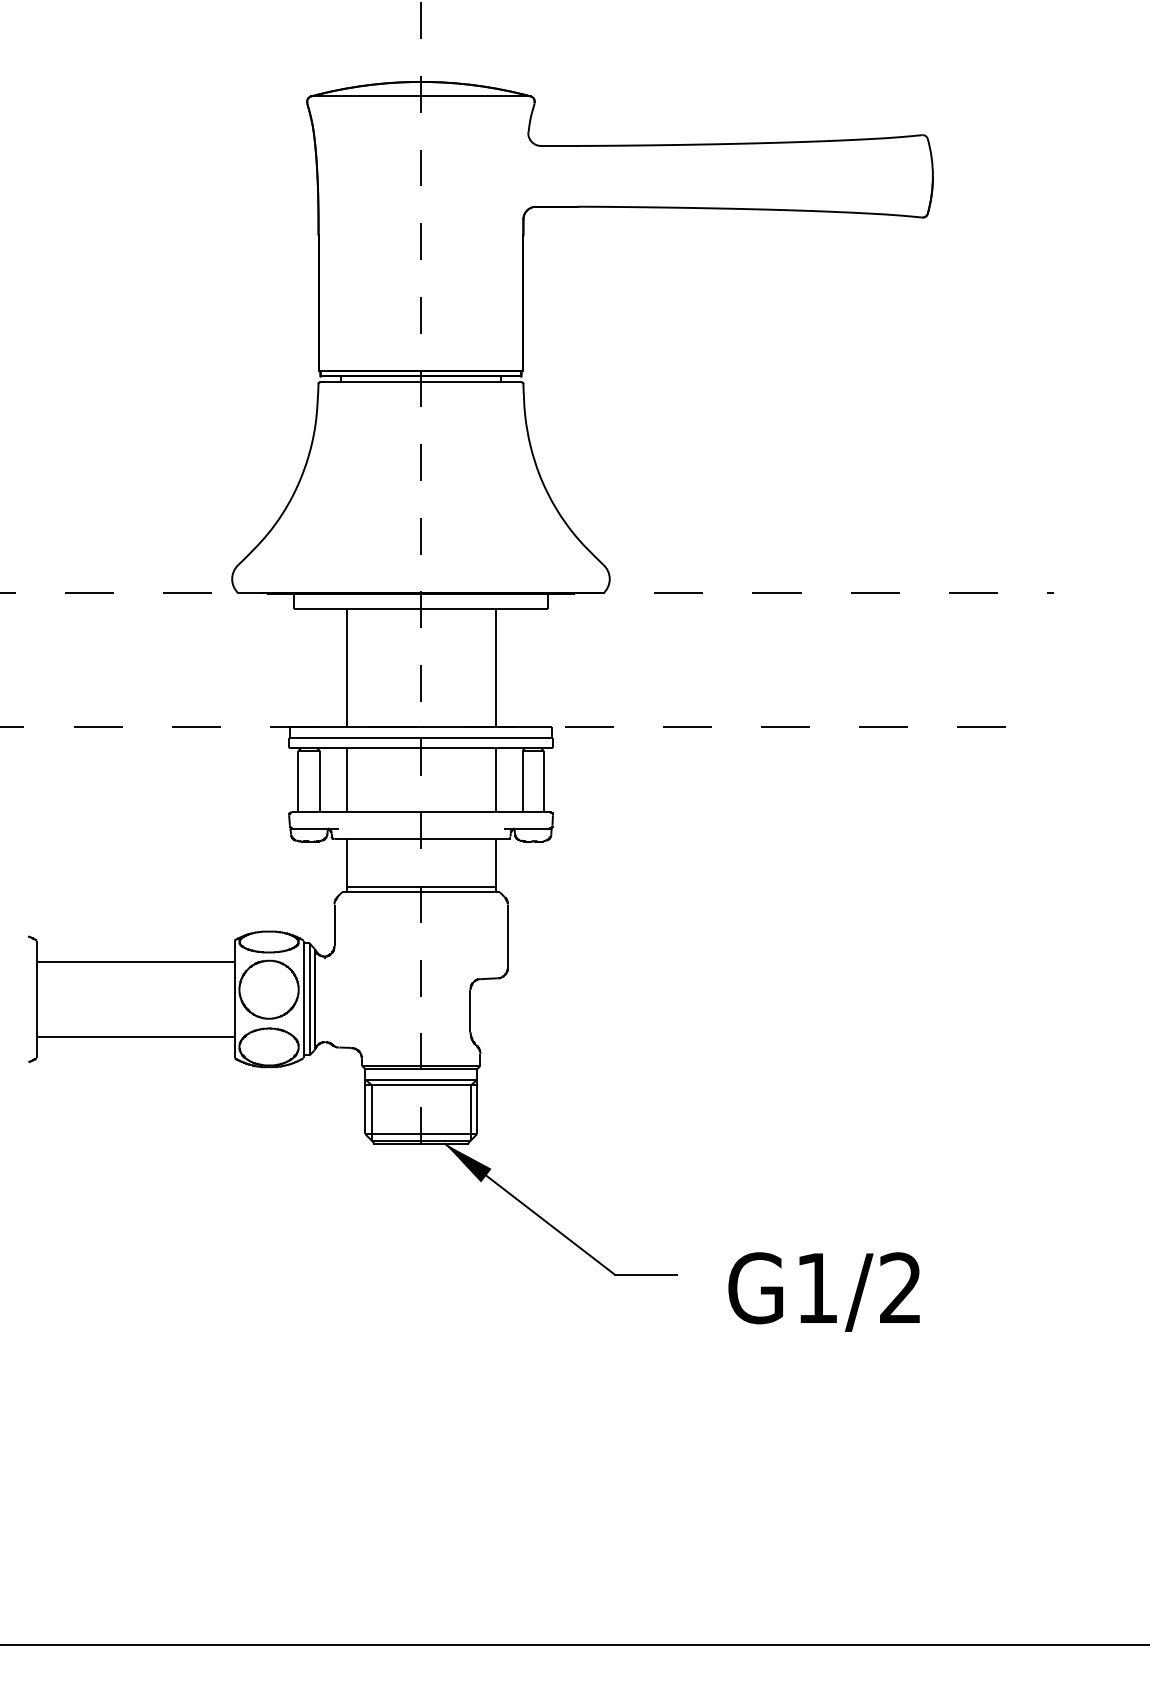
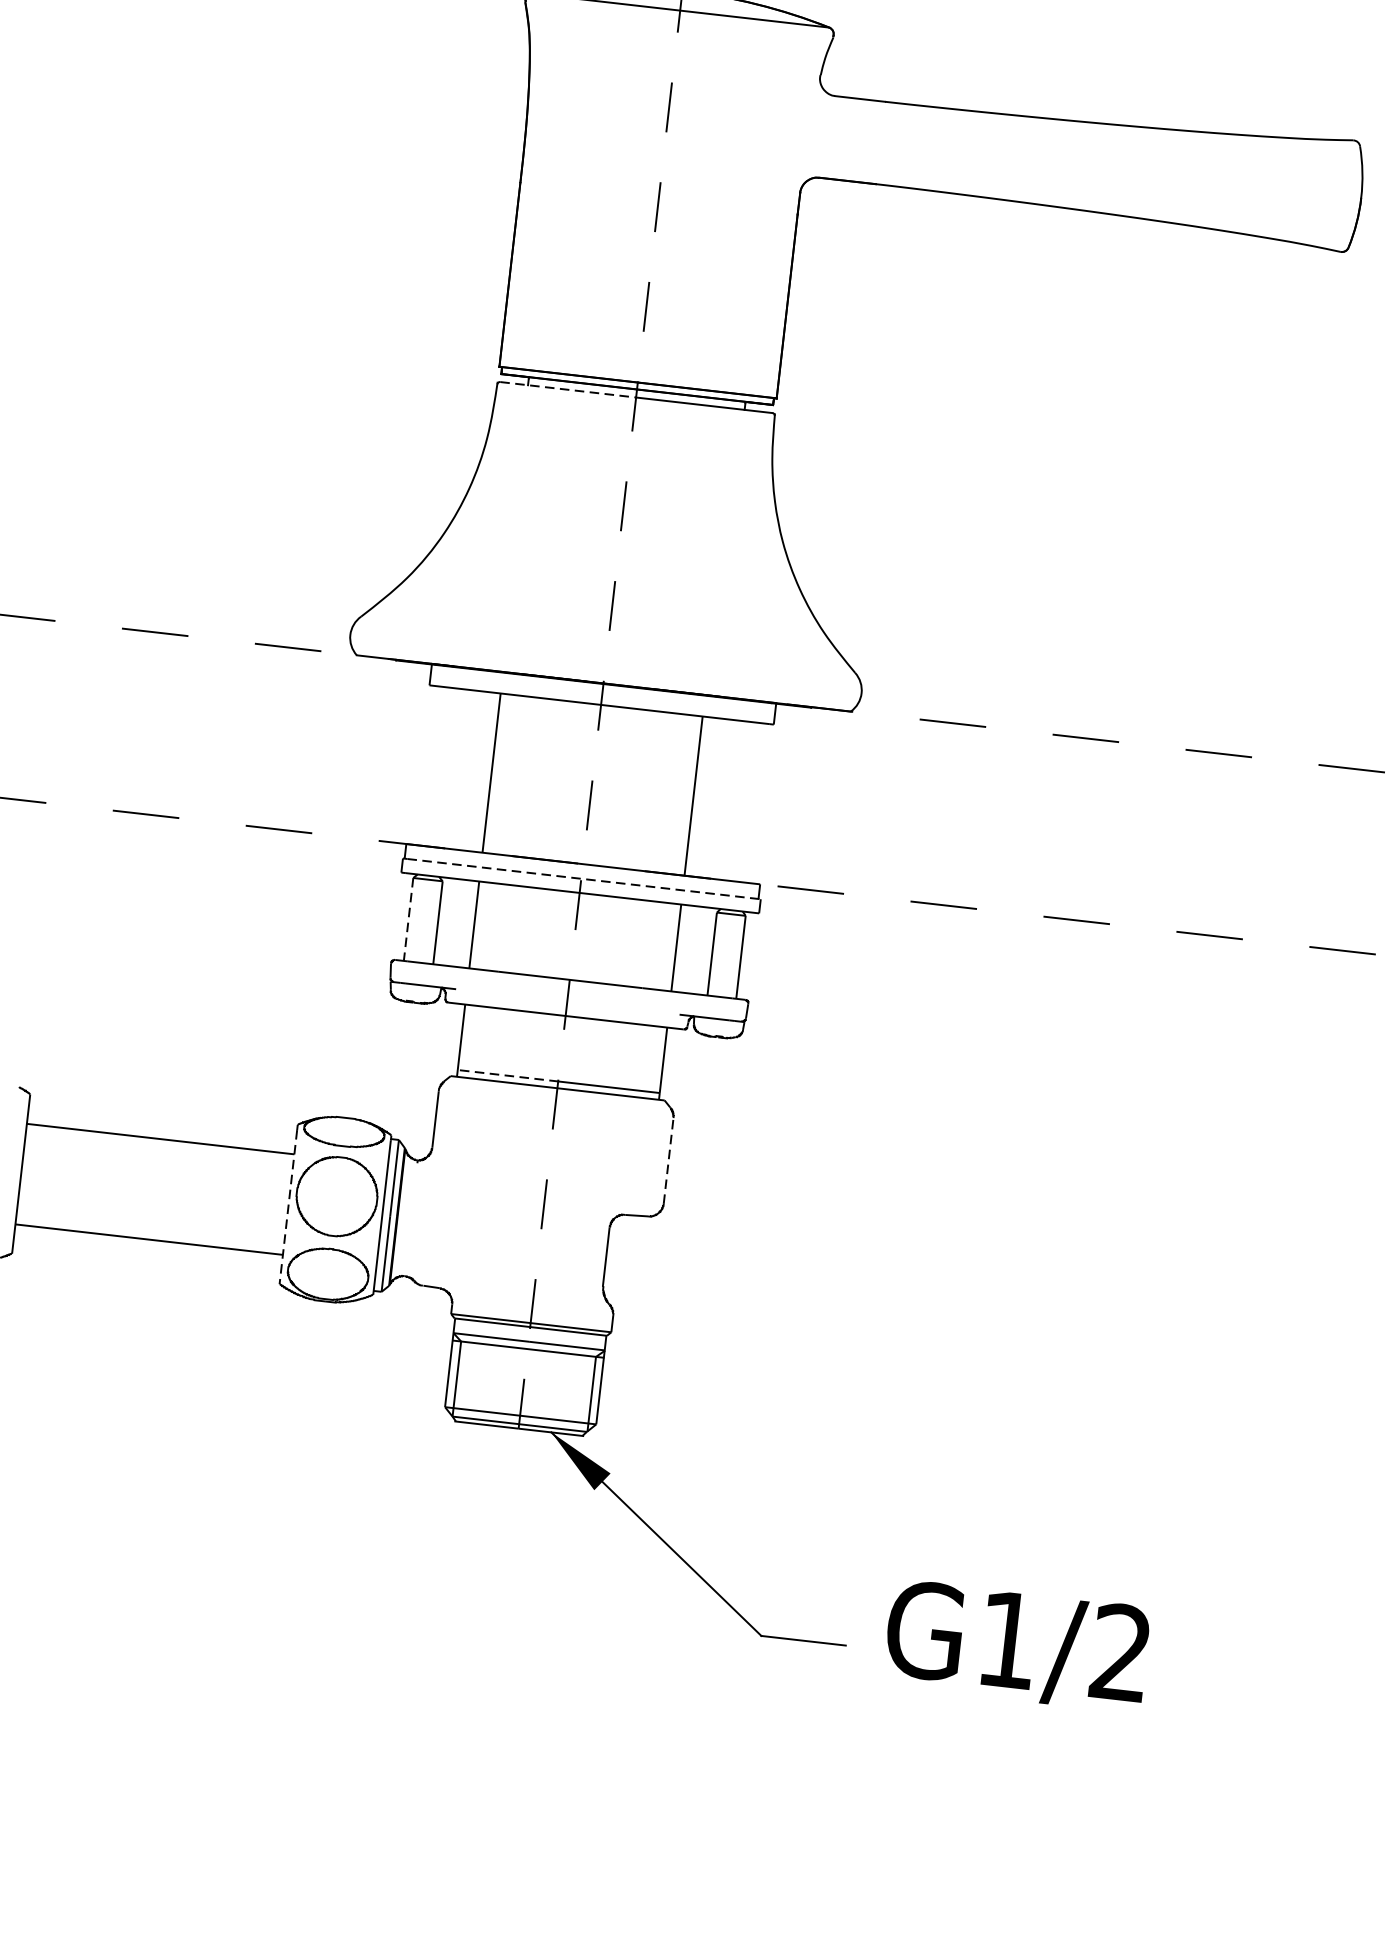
line: (371, 382) -> (569, 390), solid -> dashed
line: (423, 737) -> (584, 878), solid -> dashed
line: (298, 781) -> (408, 919), solid -> dashed
line: (383, 887) -> (507, 1075), solid -> dashed
line: (507, 936) -> (668, 1161), solid -> dashed
line: (234, 1001) -> (288, 1207), solid -> dashed
text: (823, 1291) -> (1016, 1645), moved

